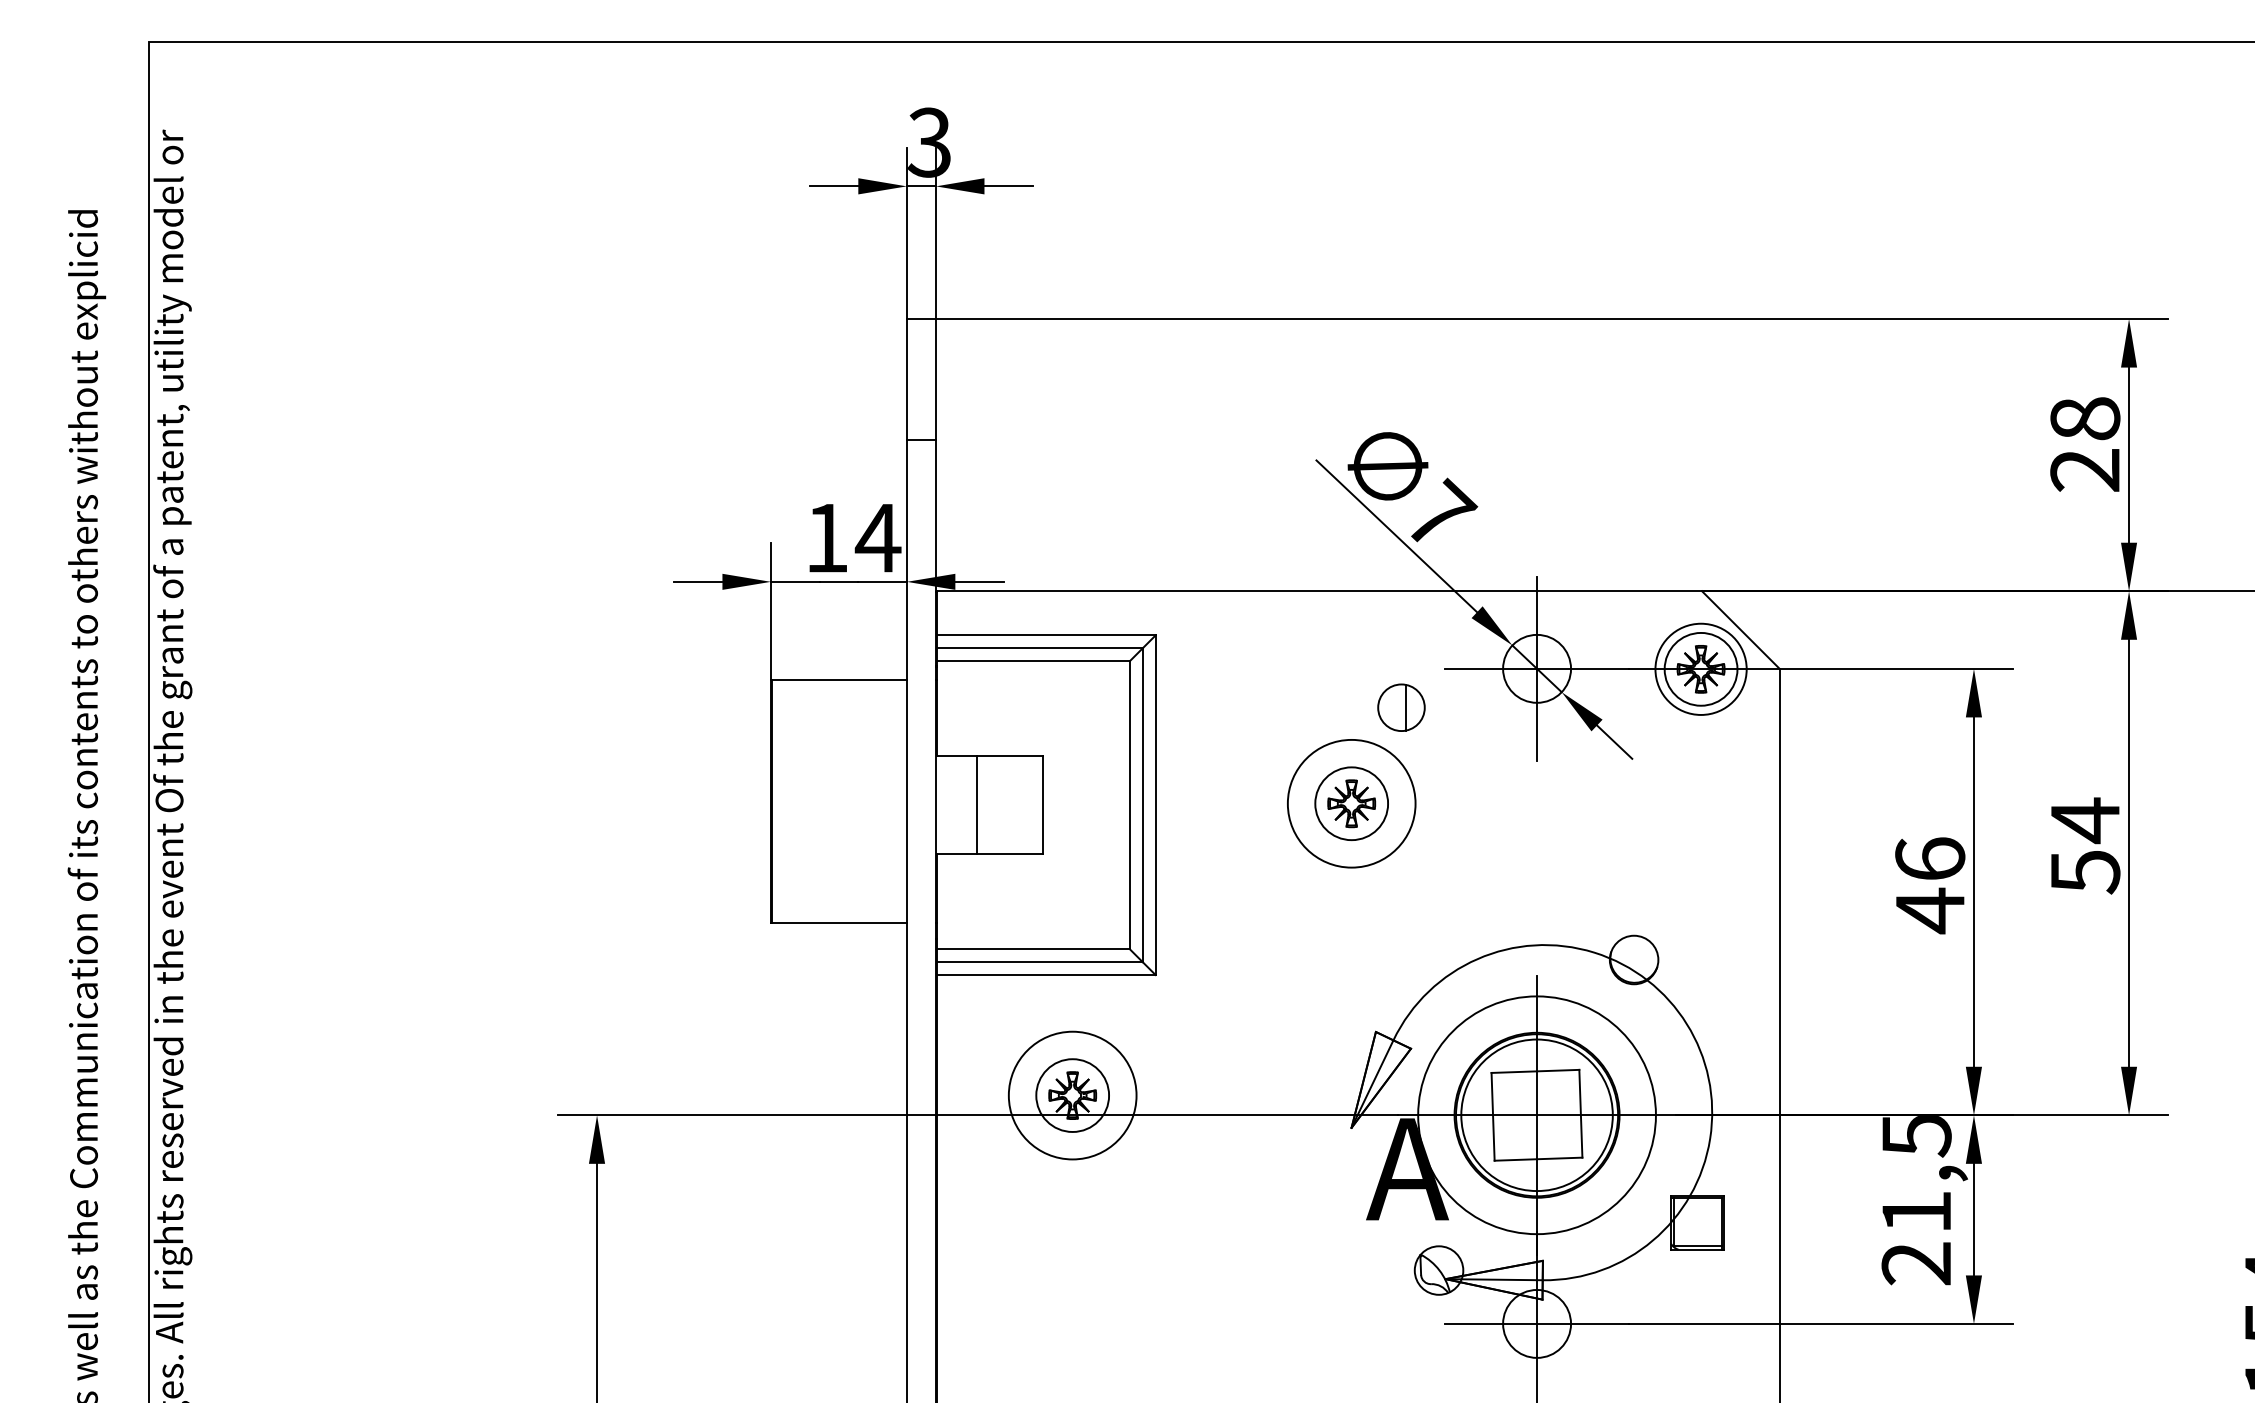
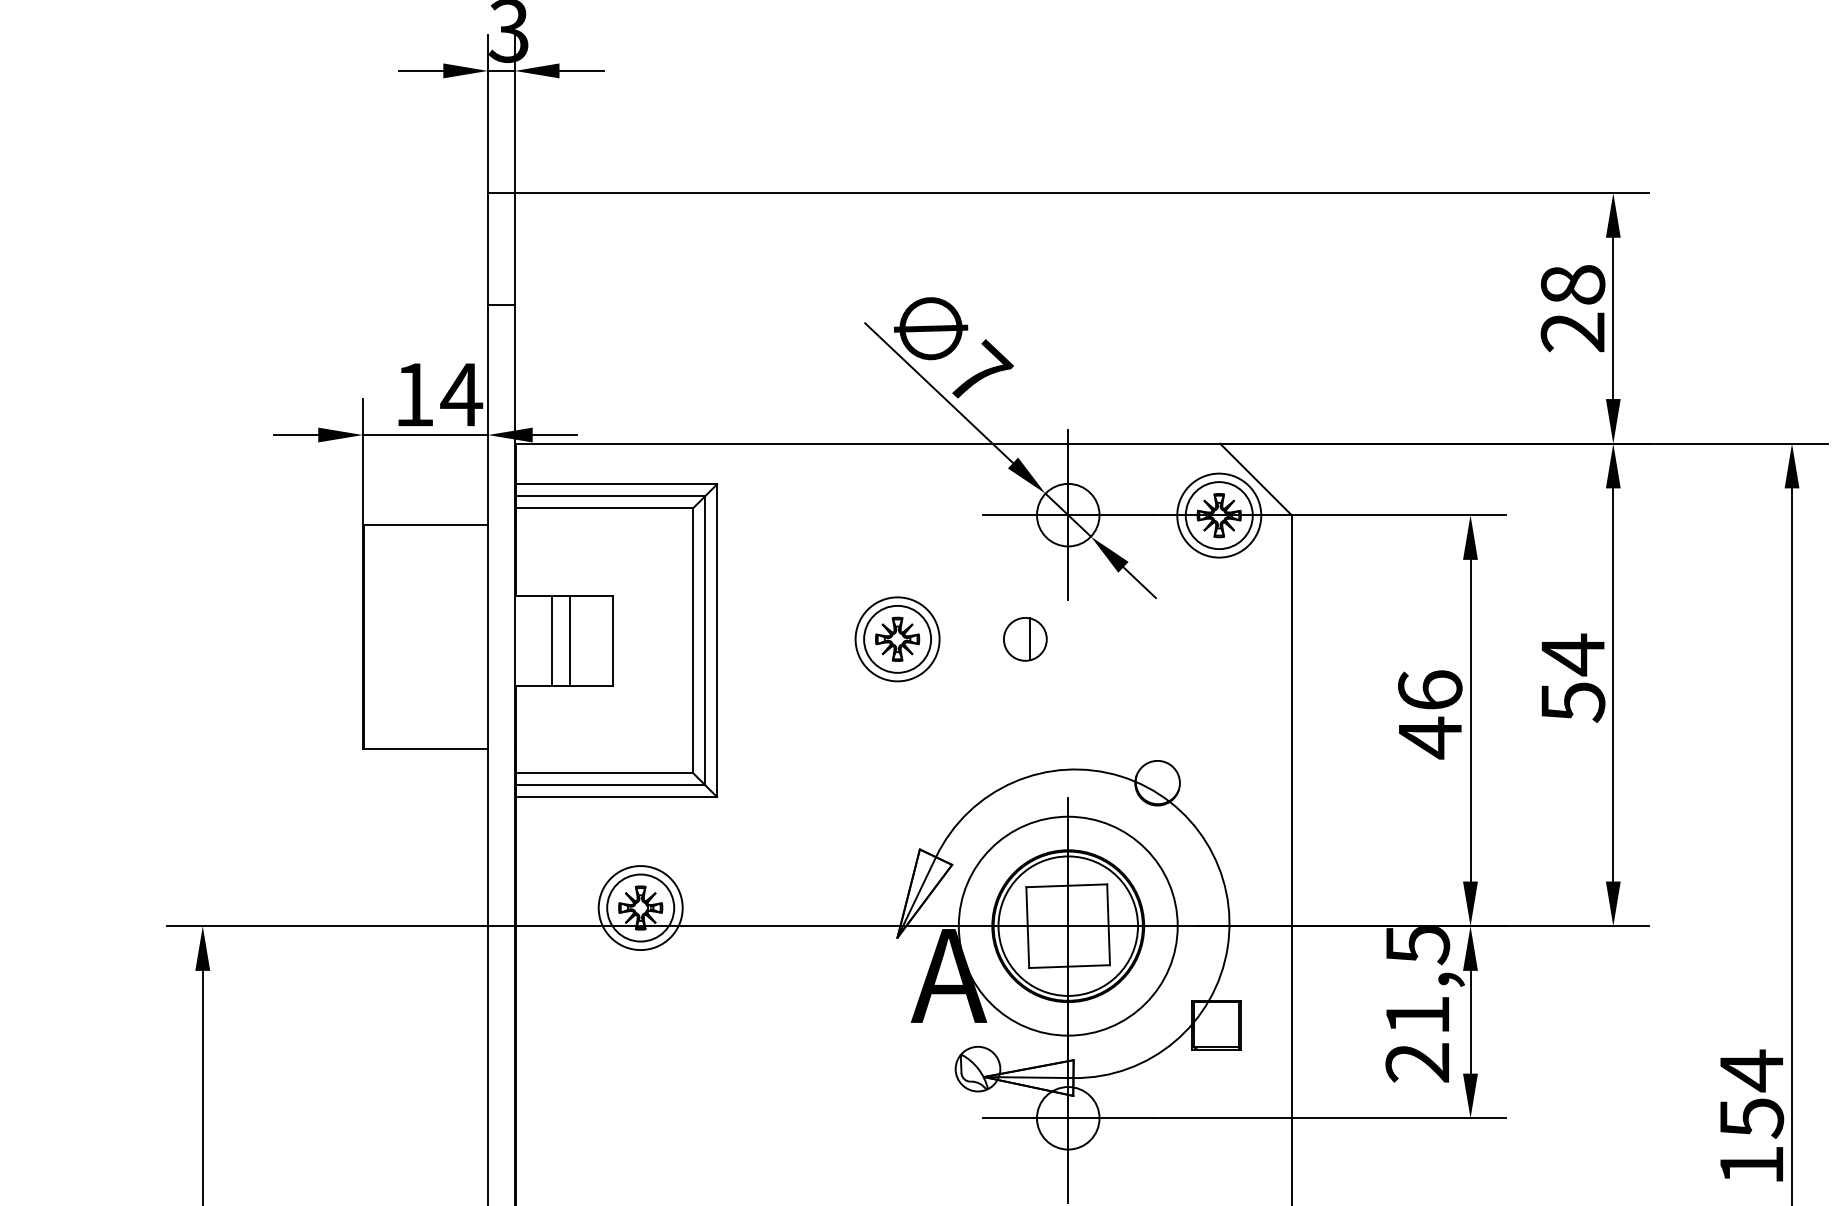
part: (1401, 707) -> (1025, 639), moved
circle: (1351, 803) -> (897, 639), size x0.71
line: (995, 805) -> (569, 640), added
circle: (1072, 1095) -> (640, 907), size x0.71

